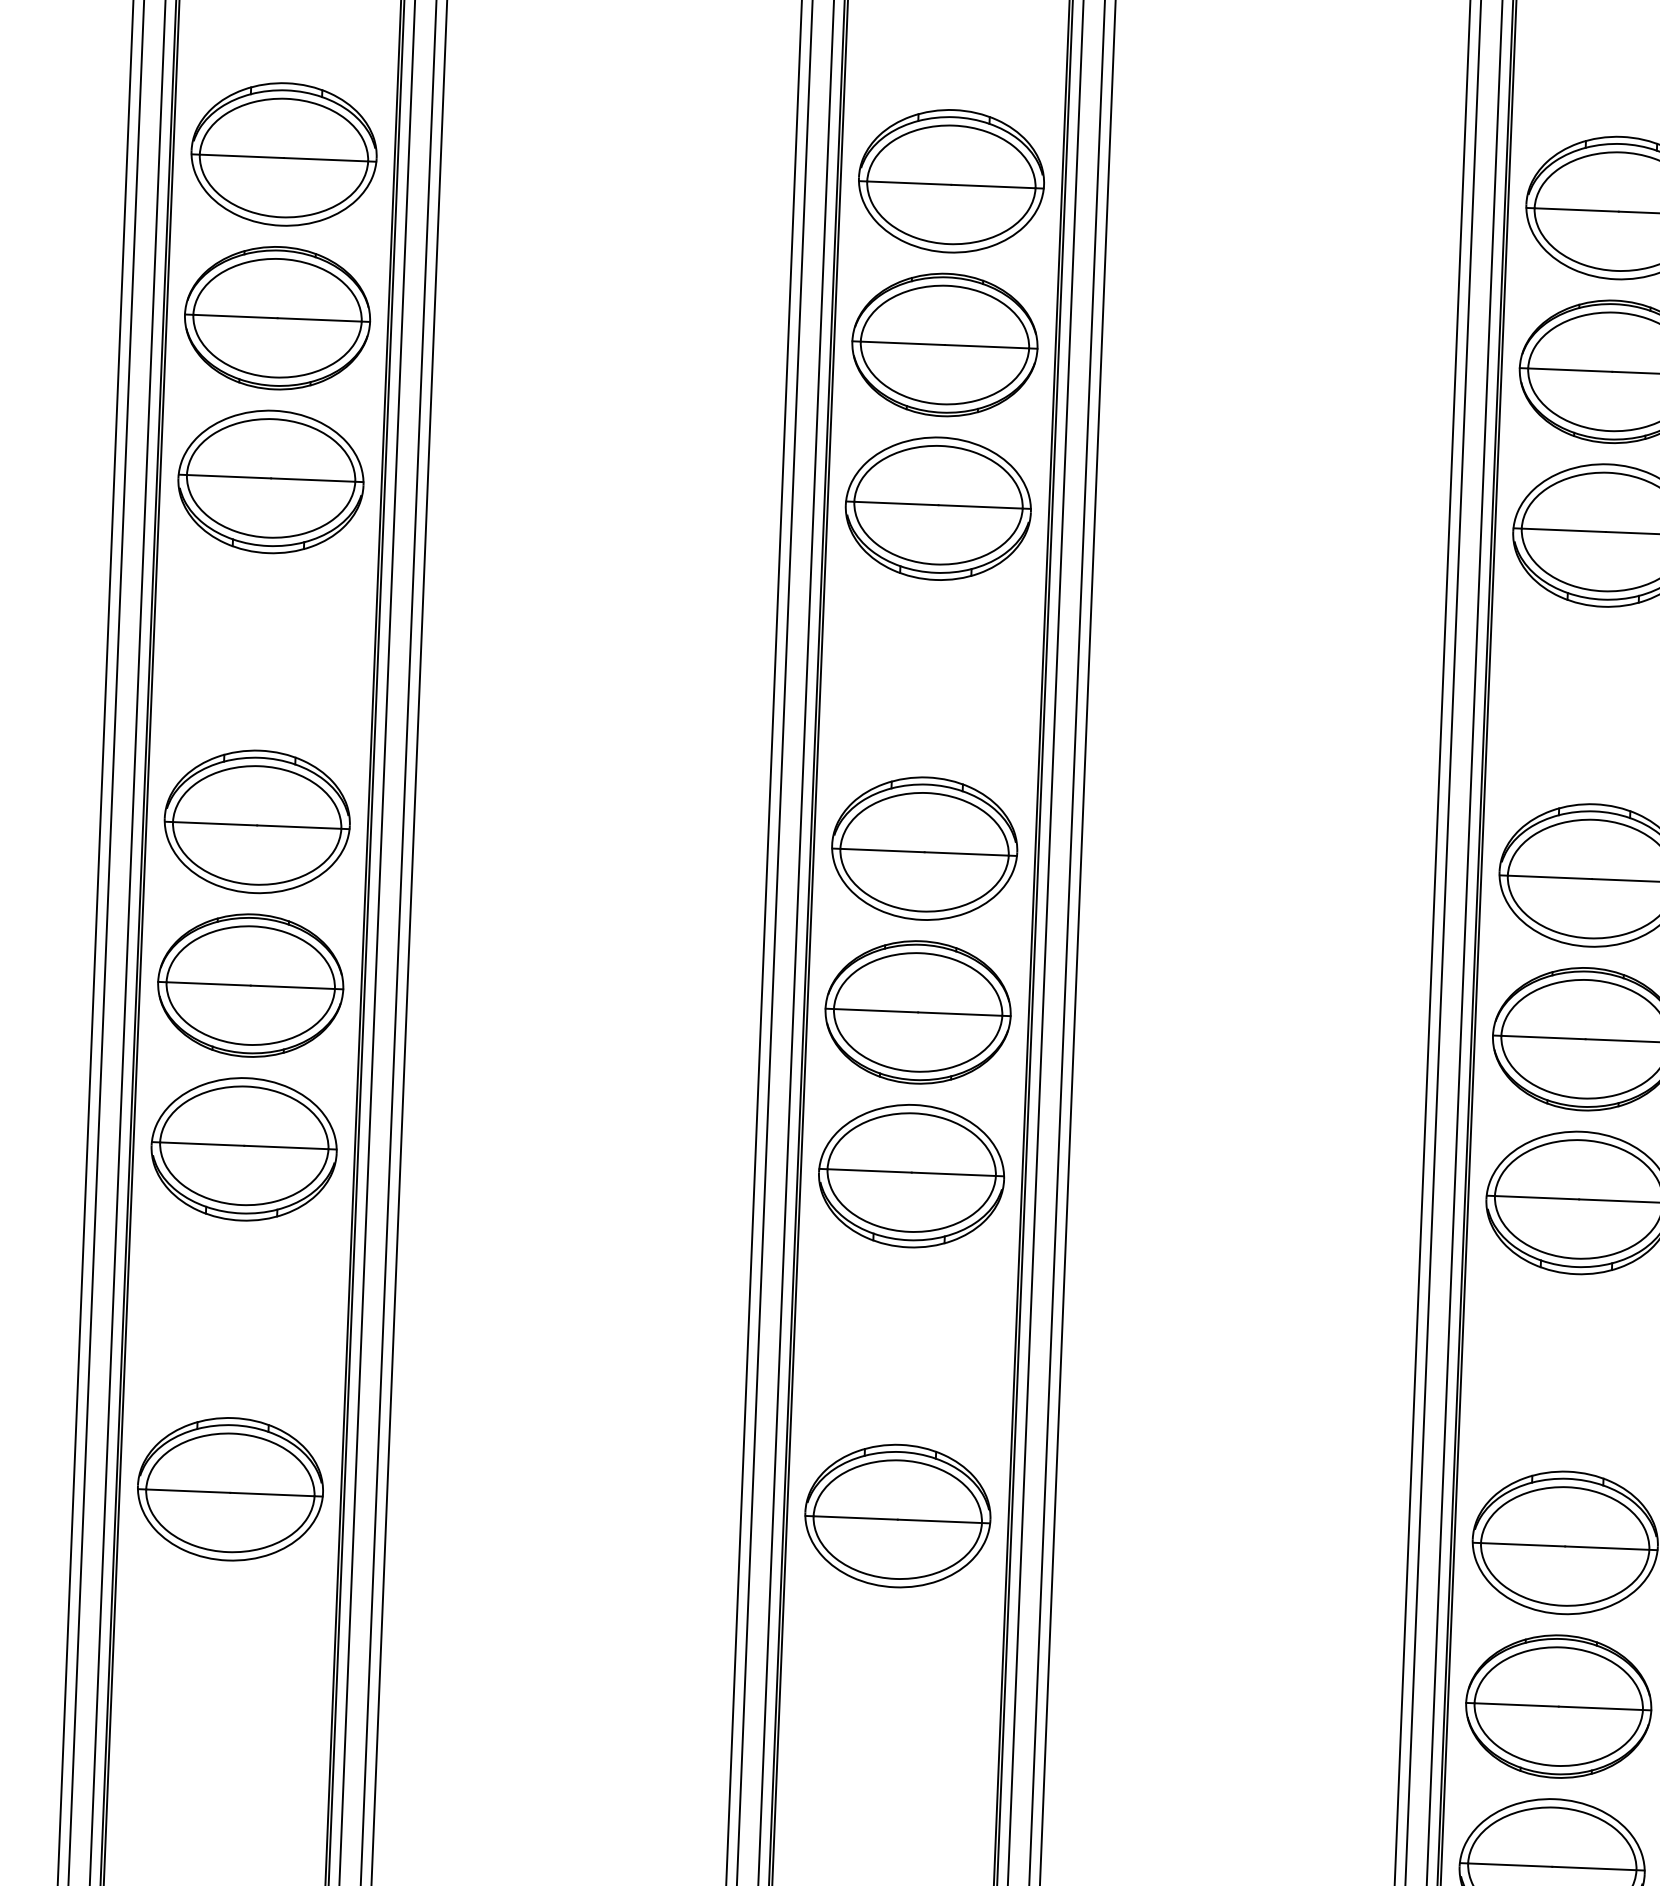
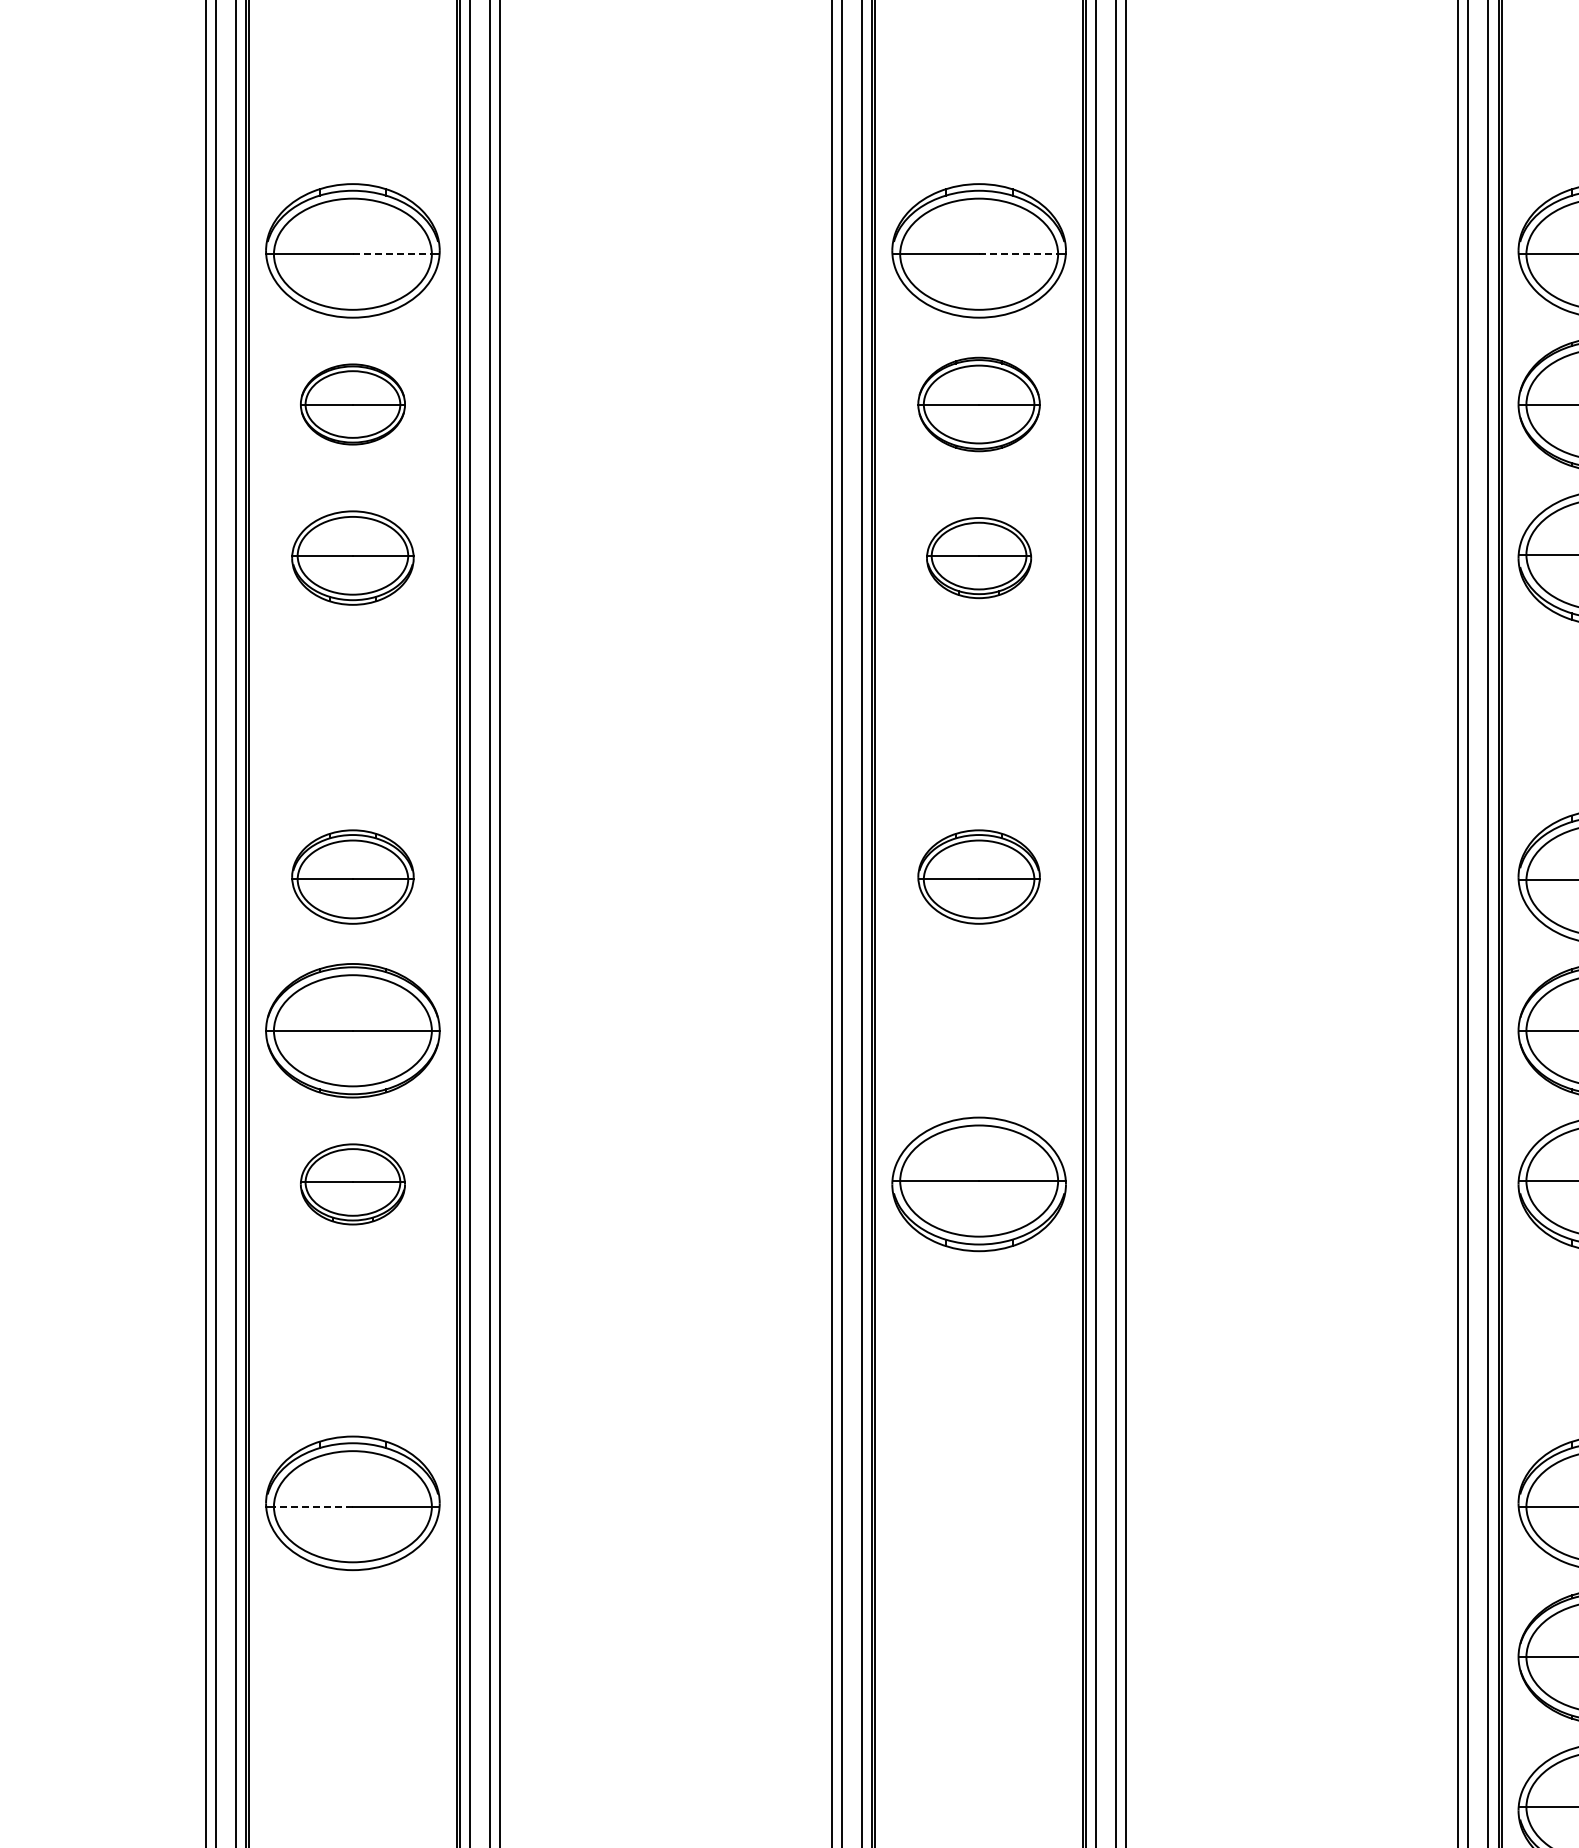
line: (326, 160) -> (392, 254), solid -> dashed
line: (994, 186) -> (1019, 254), solid -> dashed
part: (277, 318) -> (352, 404), size x0.6
part: (944, 344) -> (978, 404), size x0.7
part: (270, 481) -> (352, 557), size x0.7
part: (937, 508) -> (978, 557), size x0.6
part: (256, 821) -> (352, 876), size x0.7
part: (924, 847) -> (978, 876), size x0.7
part: (917, 1012) -> (978, 1030), removed
part: (243, 1149) -> (352, 1184), size x0.6
line: (187, 1490) -> (312, 1506), solid -> dashed
part: (897, 1516) -> (978, 1503), removed

